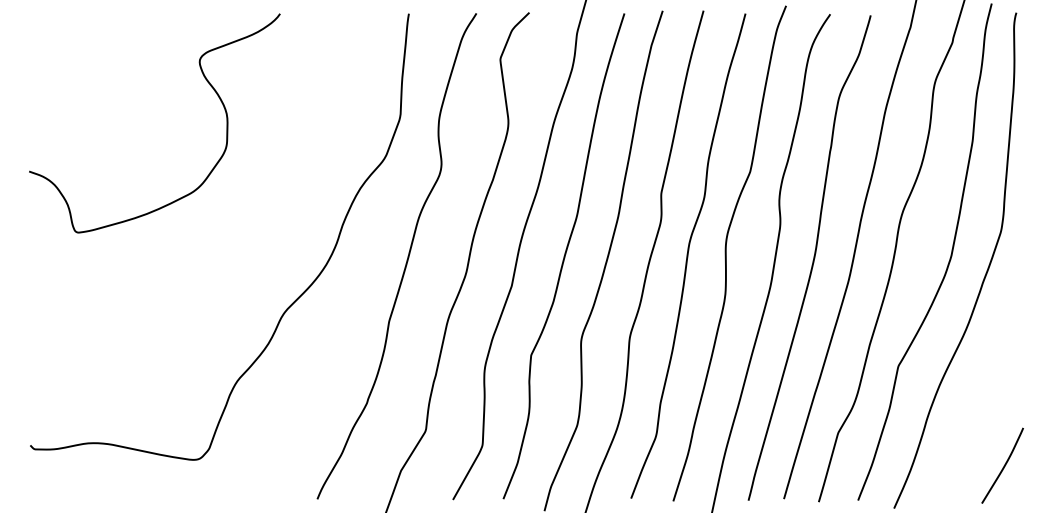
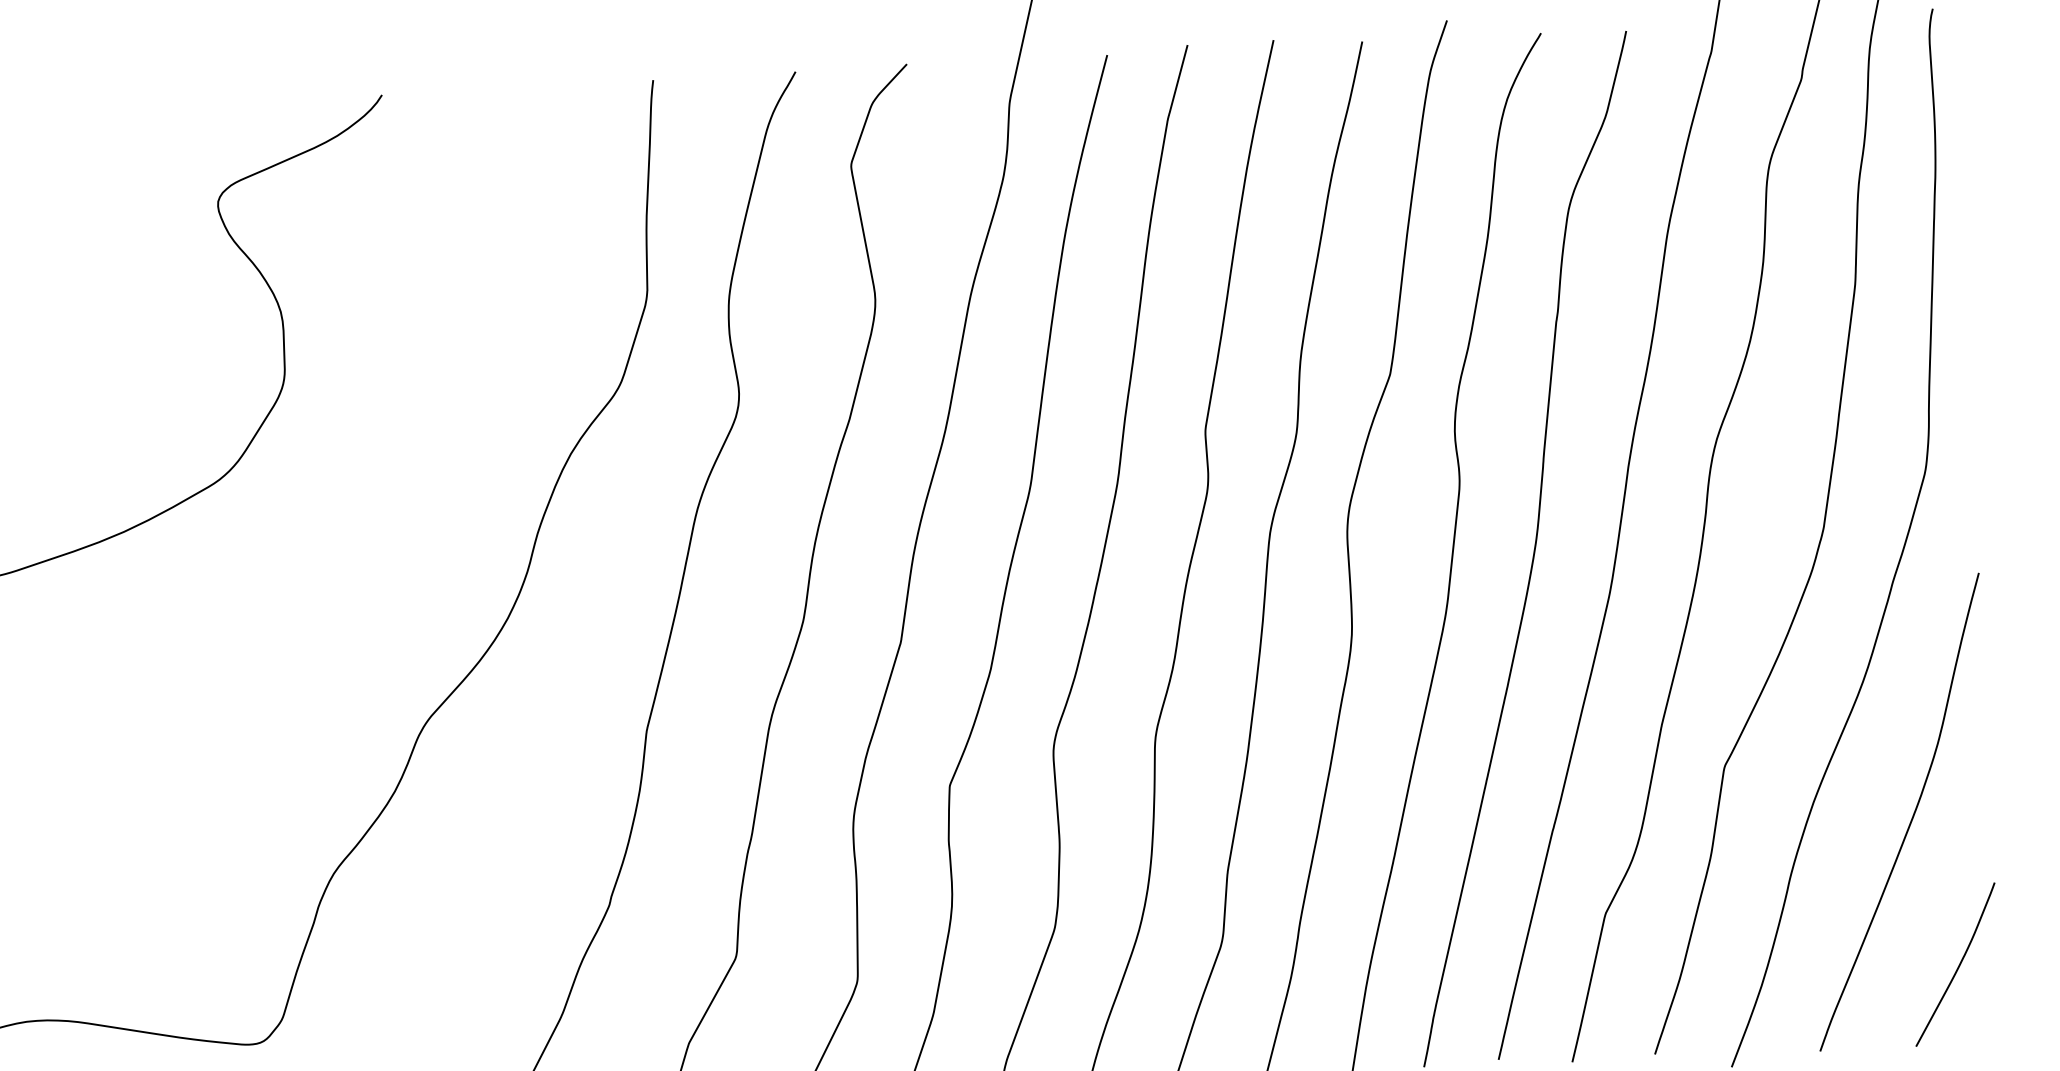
curve: (985, 394) -> (1911, 816), added

